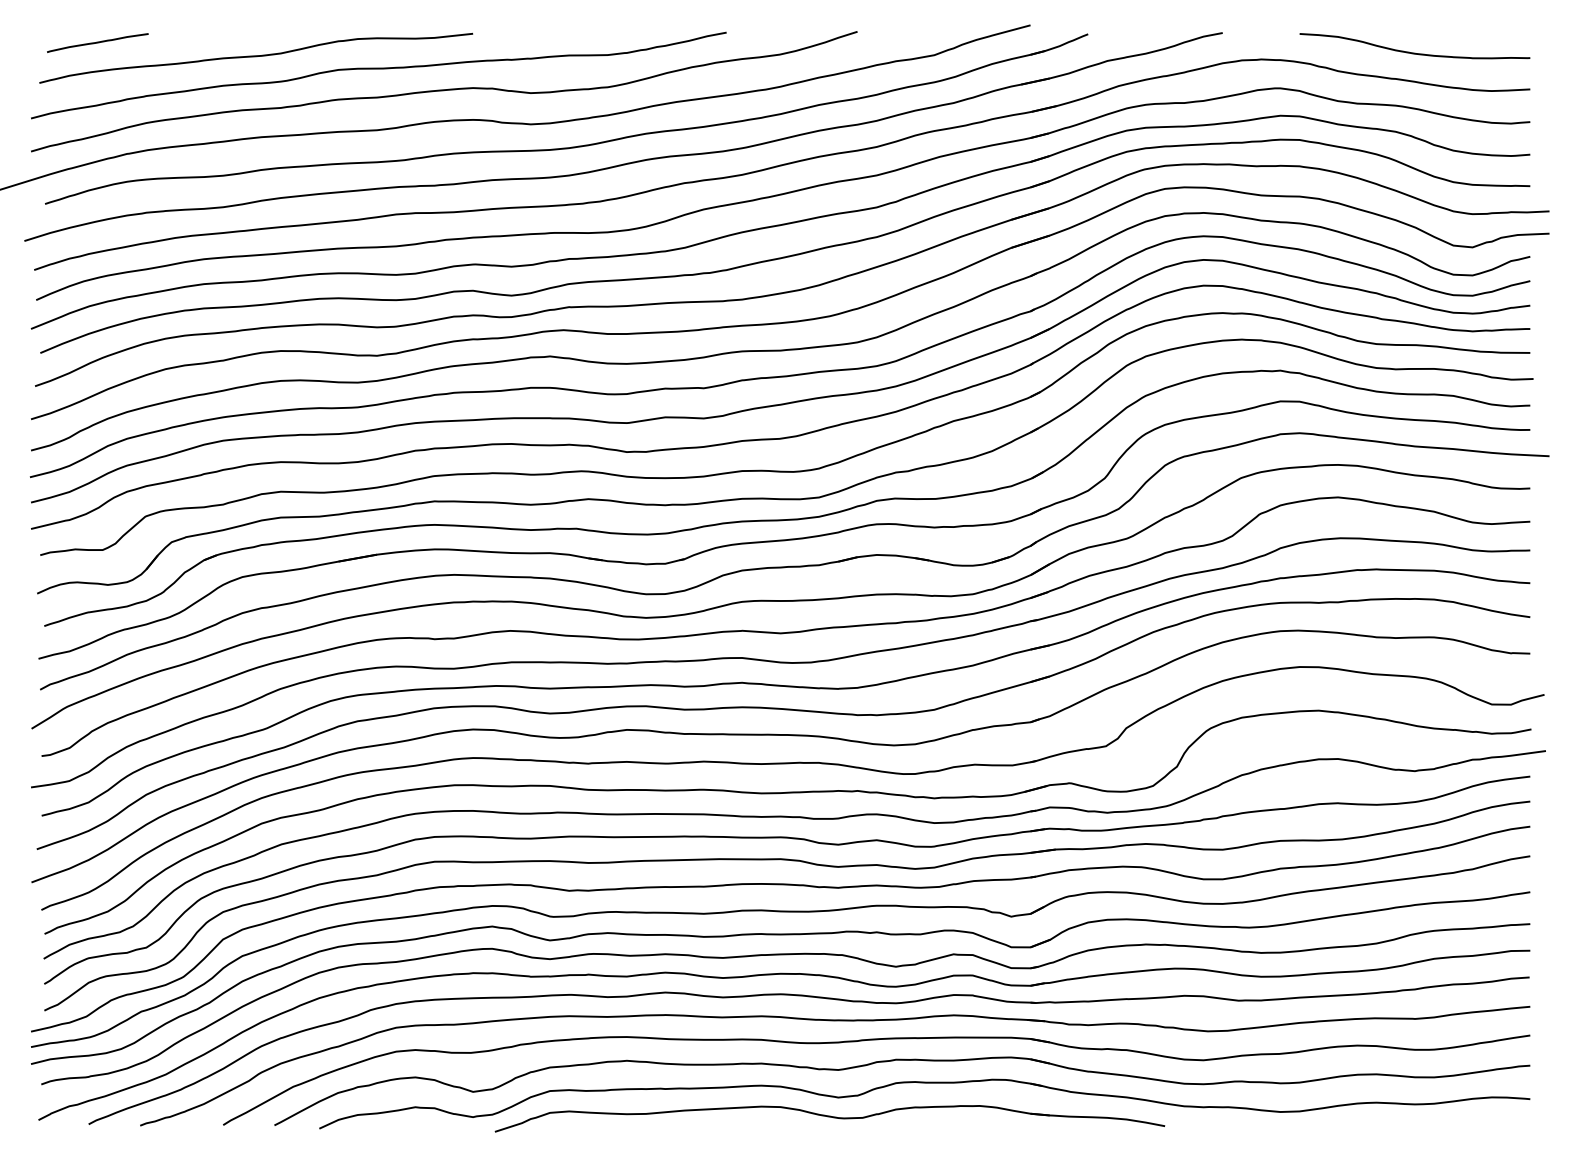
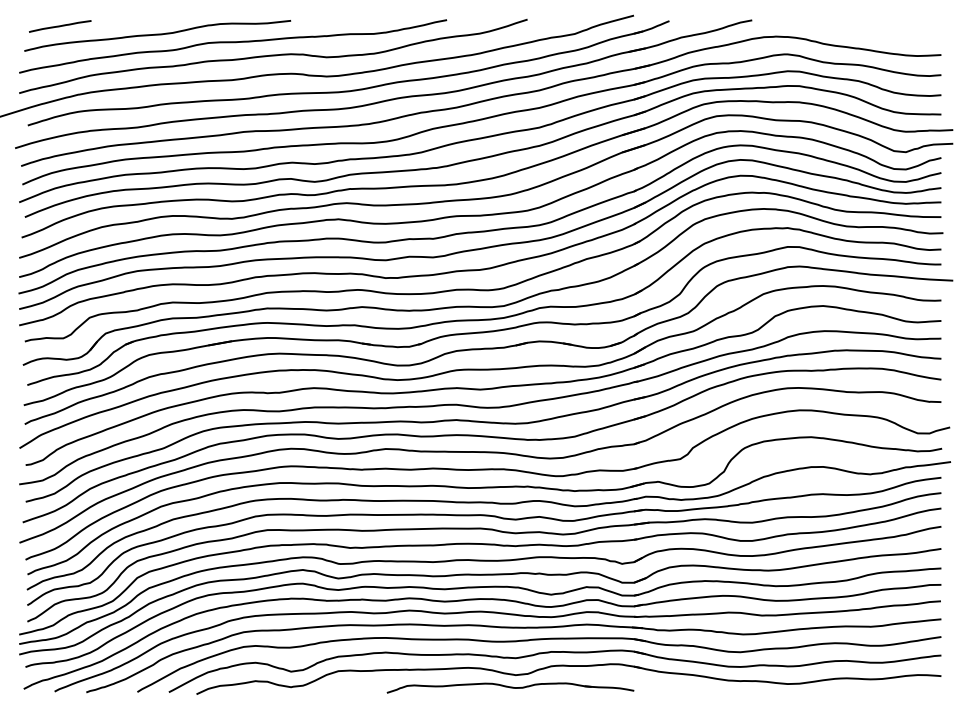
curve: (1411, 51) -> (868, 31), removed
part: (829, 1117) -> (510, 687), size x0.6

